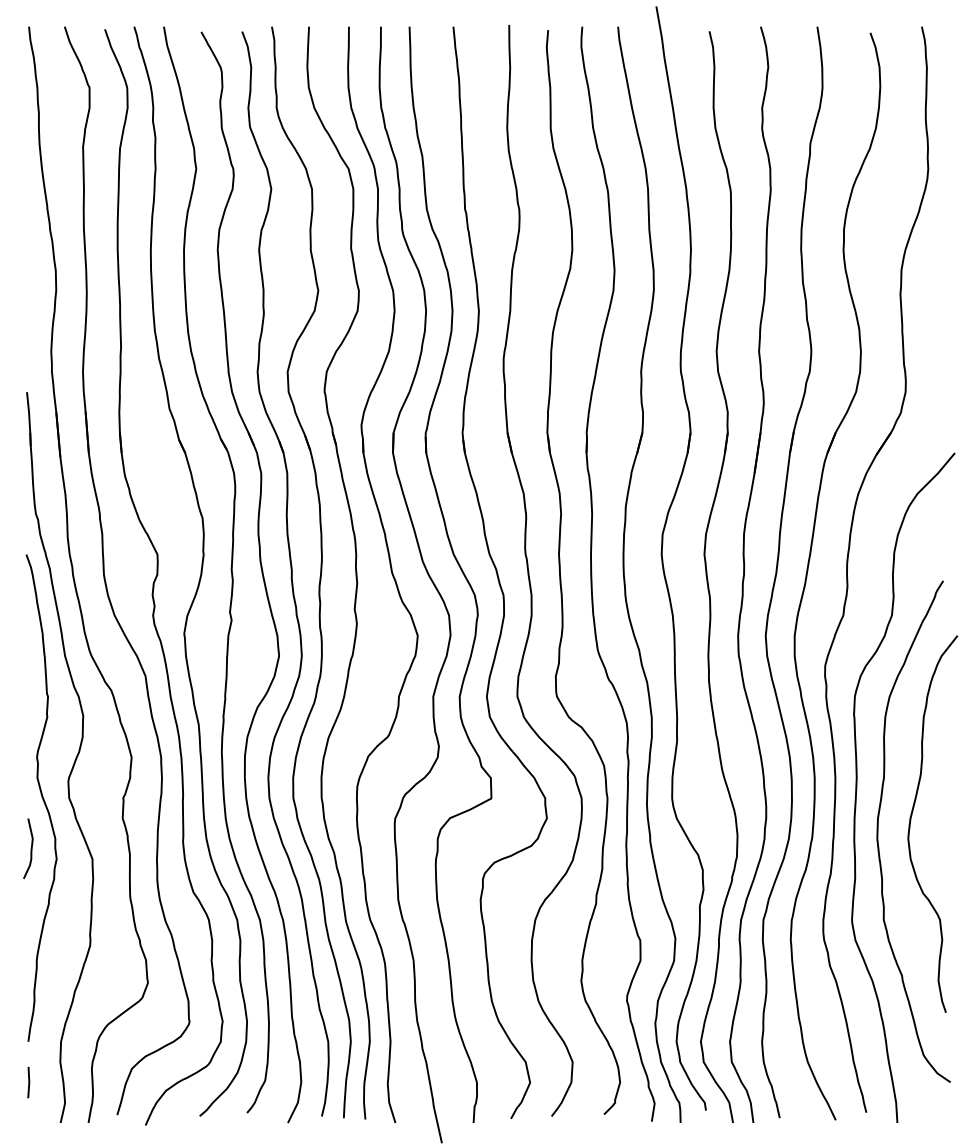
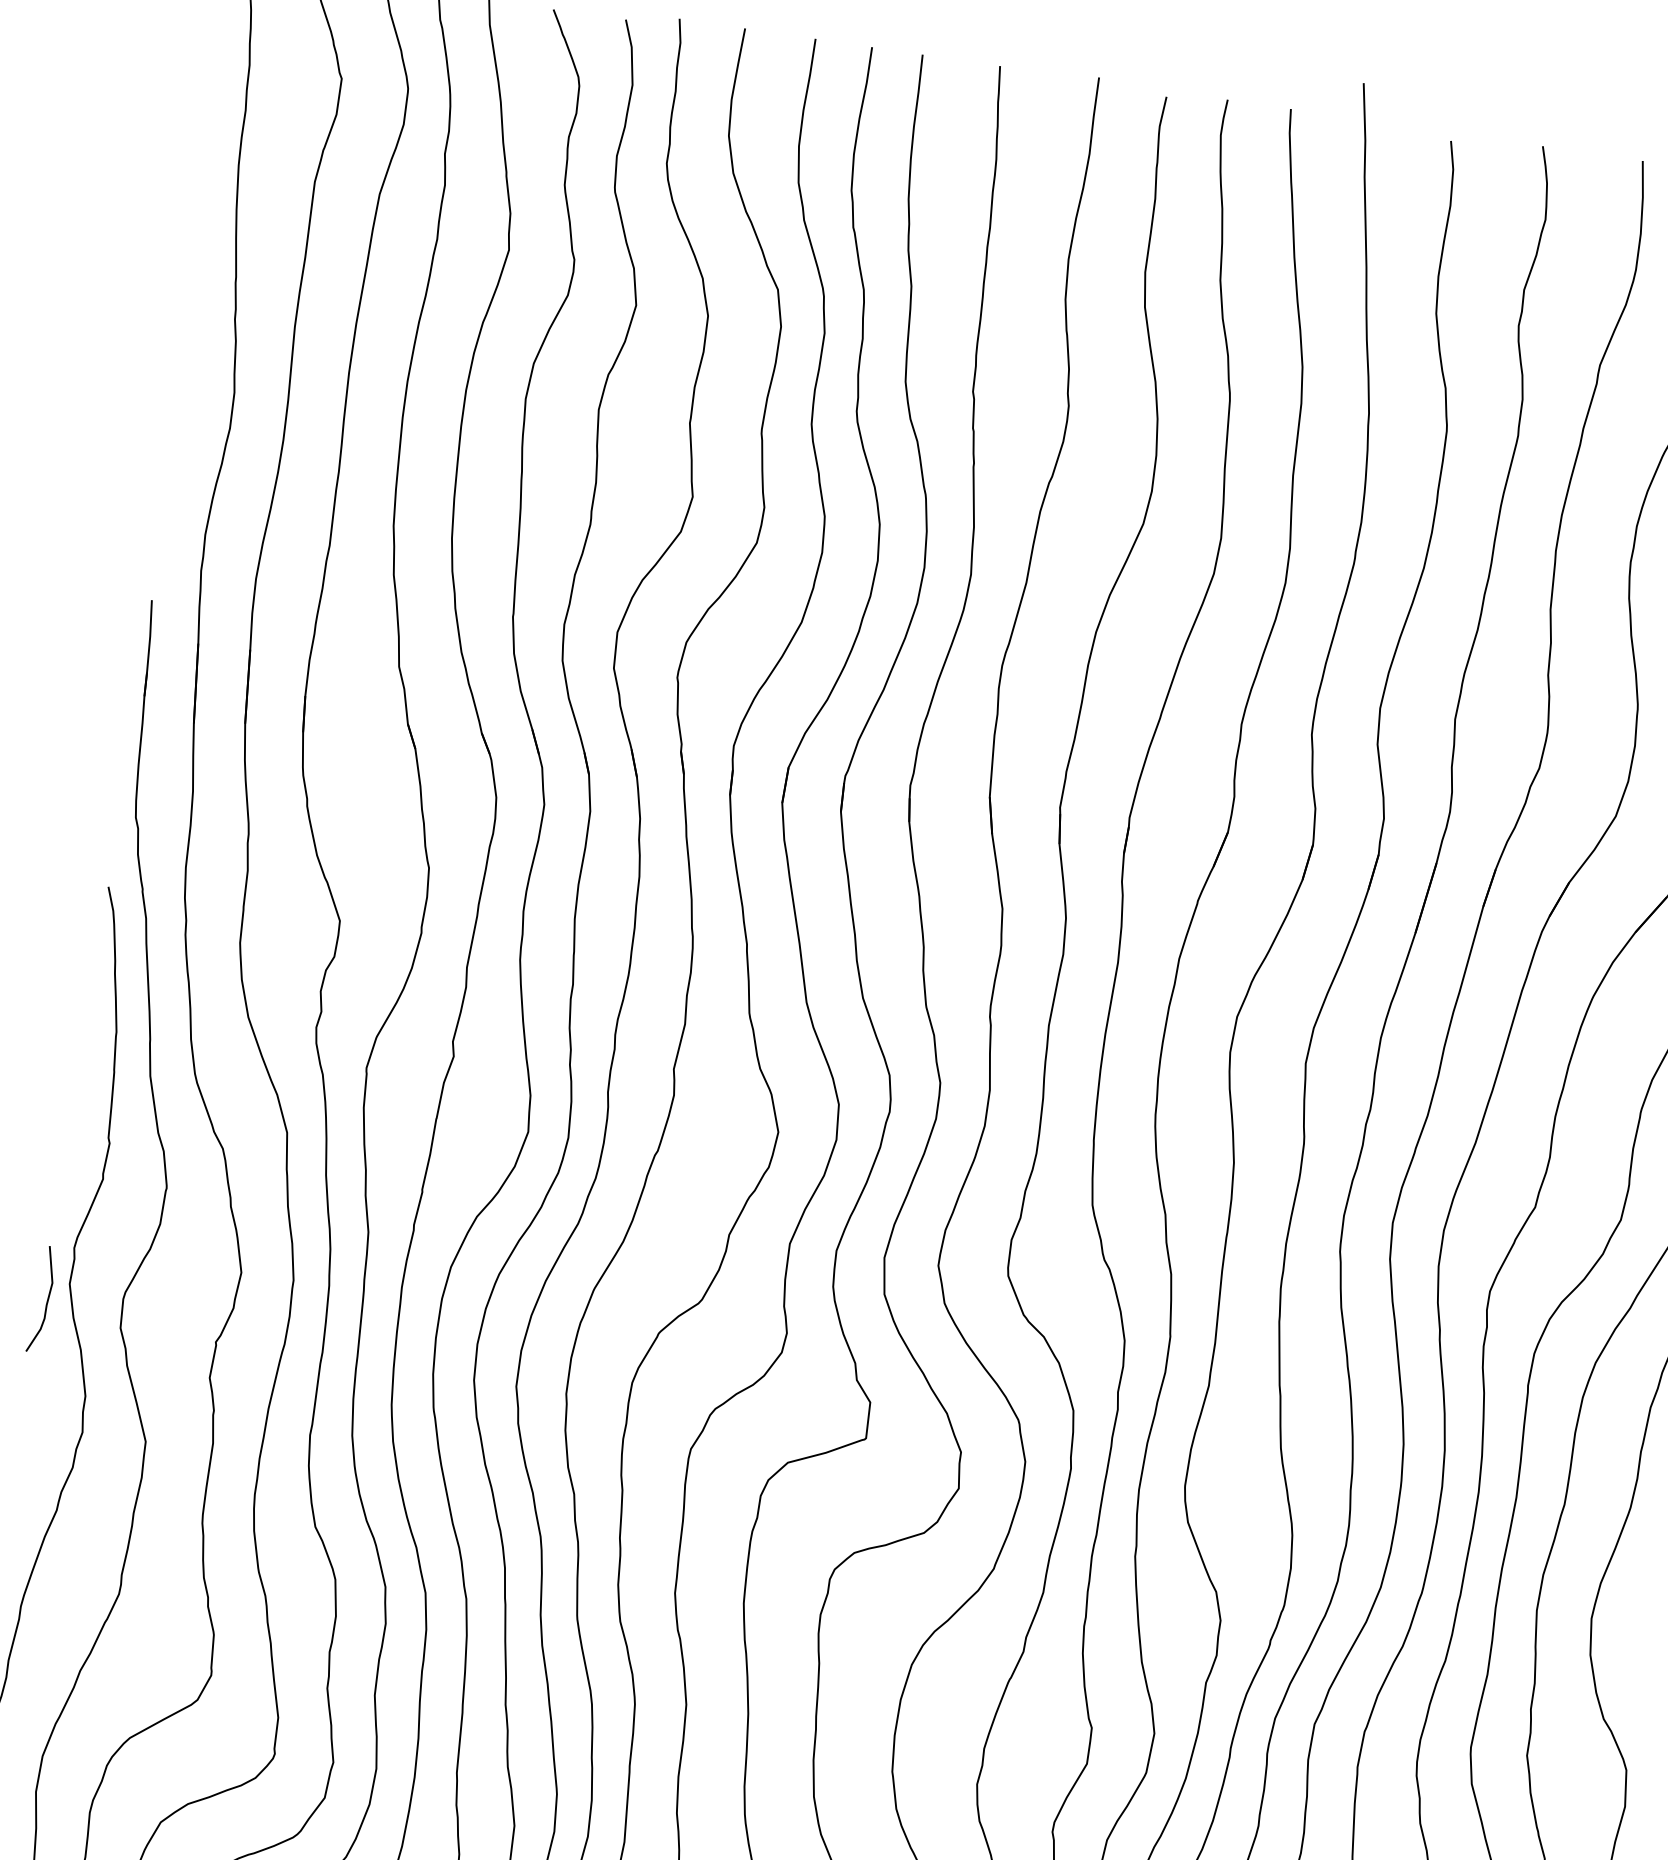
curve: (30, 848) -> (45, 1299), moved

